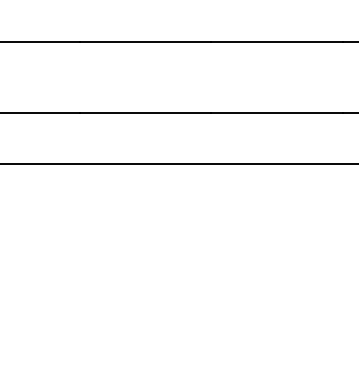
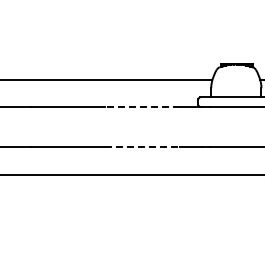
line: (275, 41) -> (141, 106), solid -> dashed
line: (277, 112) -> (142, 146), solid -> dashed

